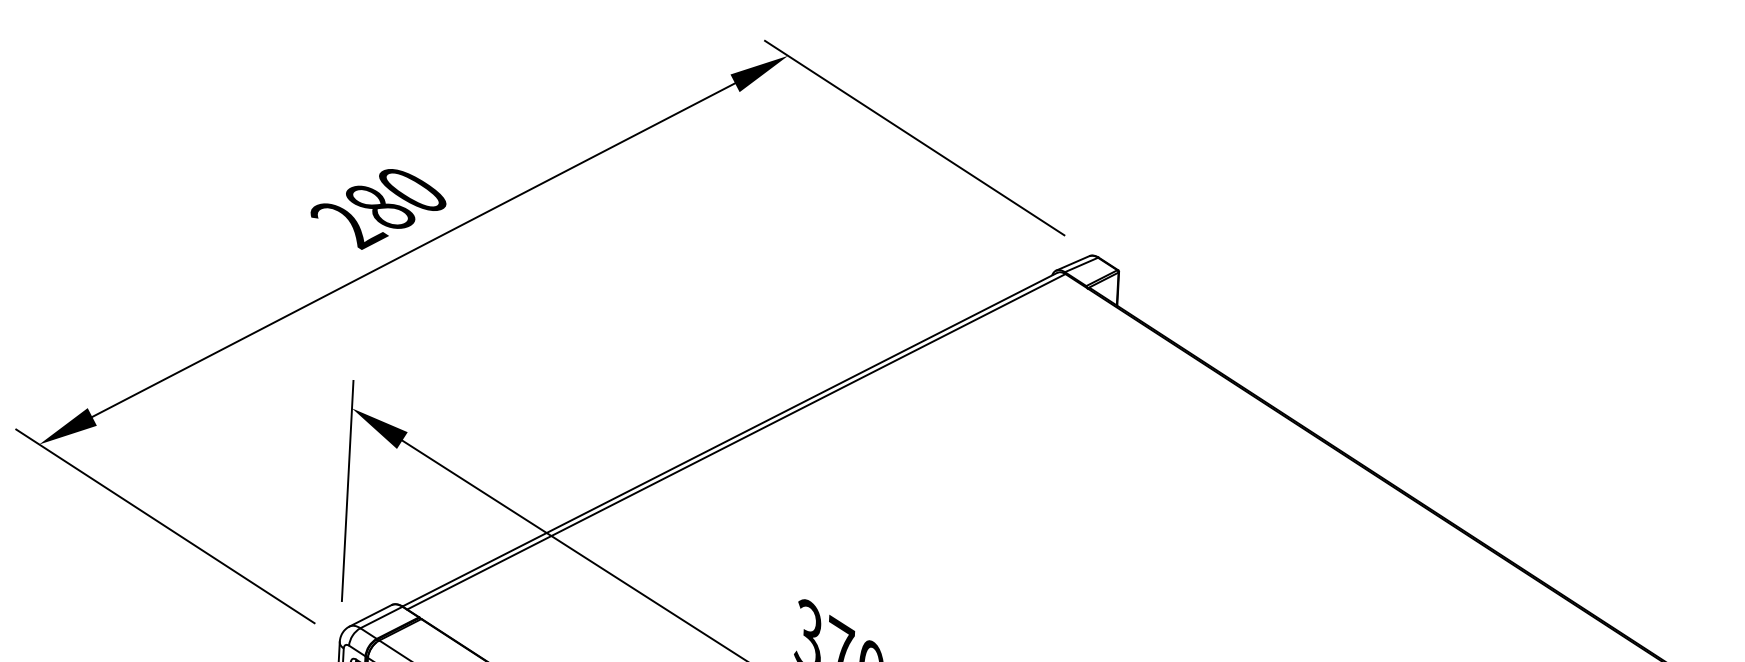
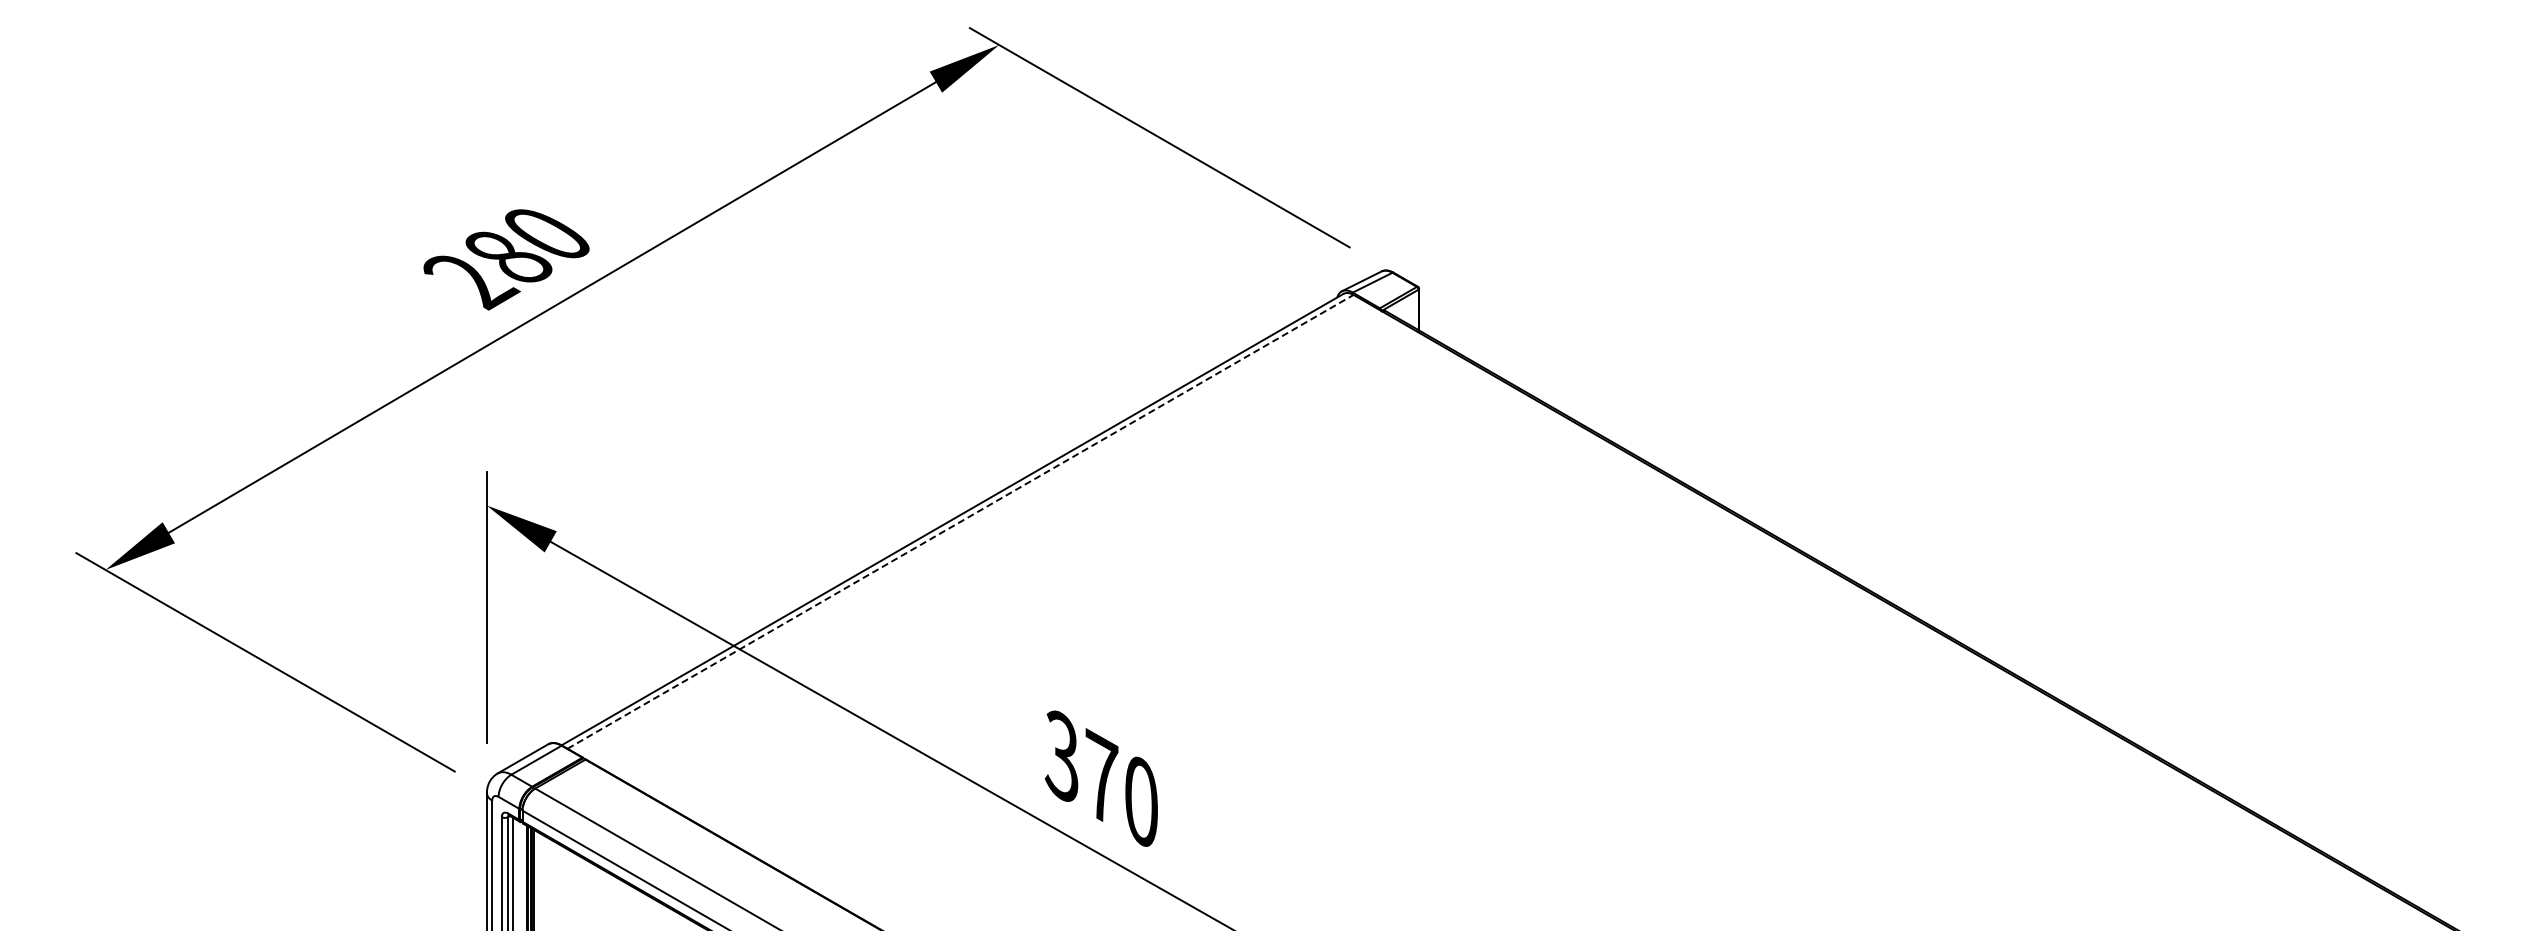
line: (736, 441) -> (960, 521), solid -> dashed

